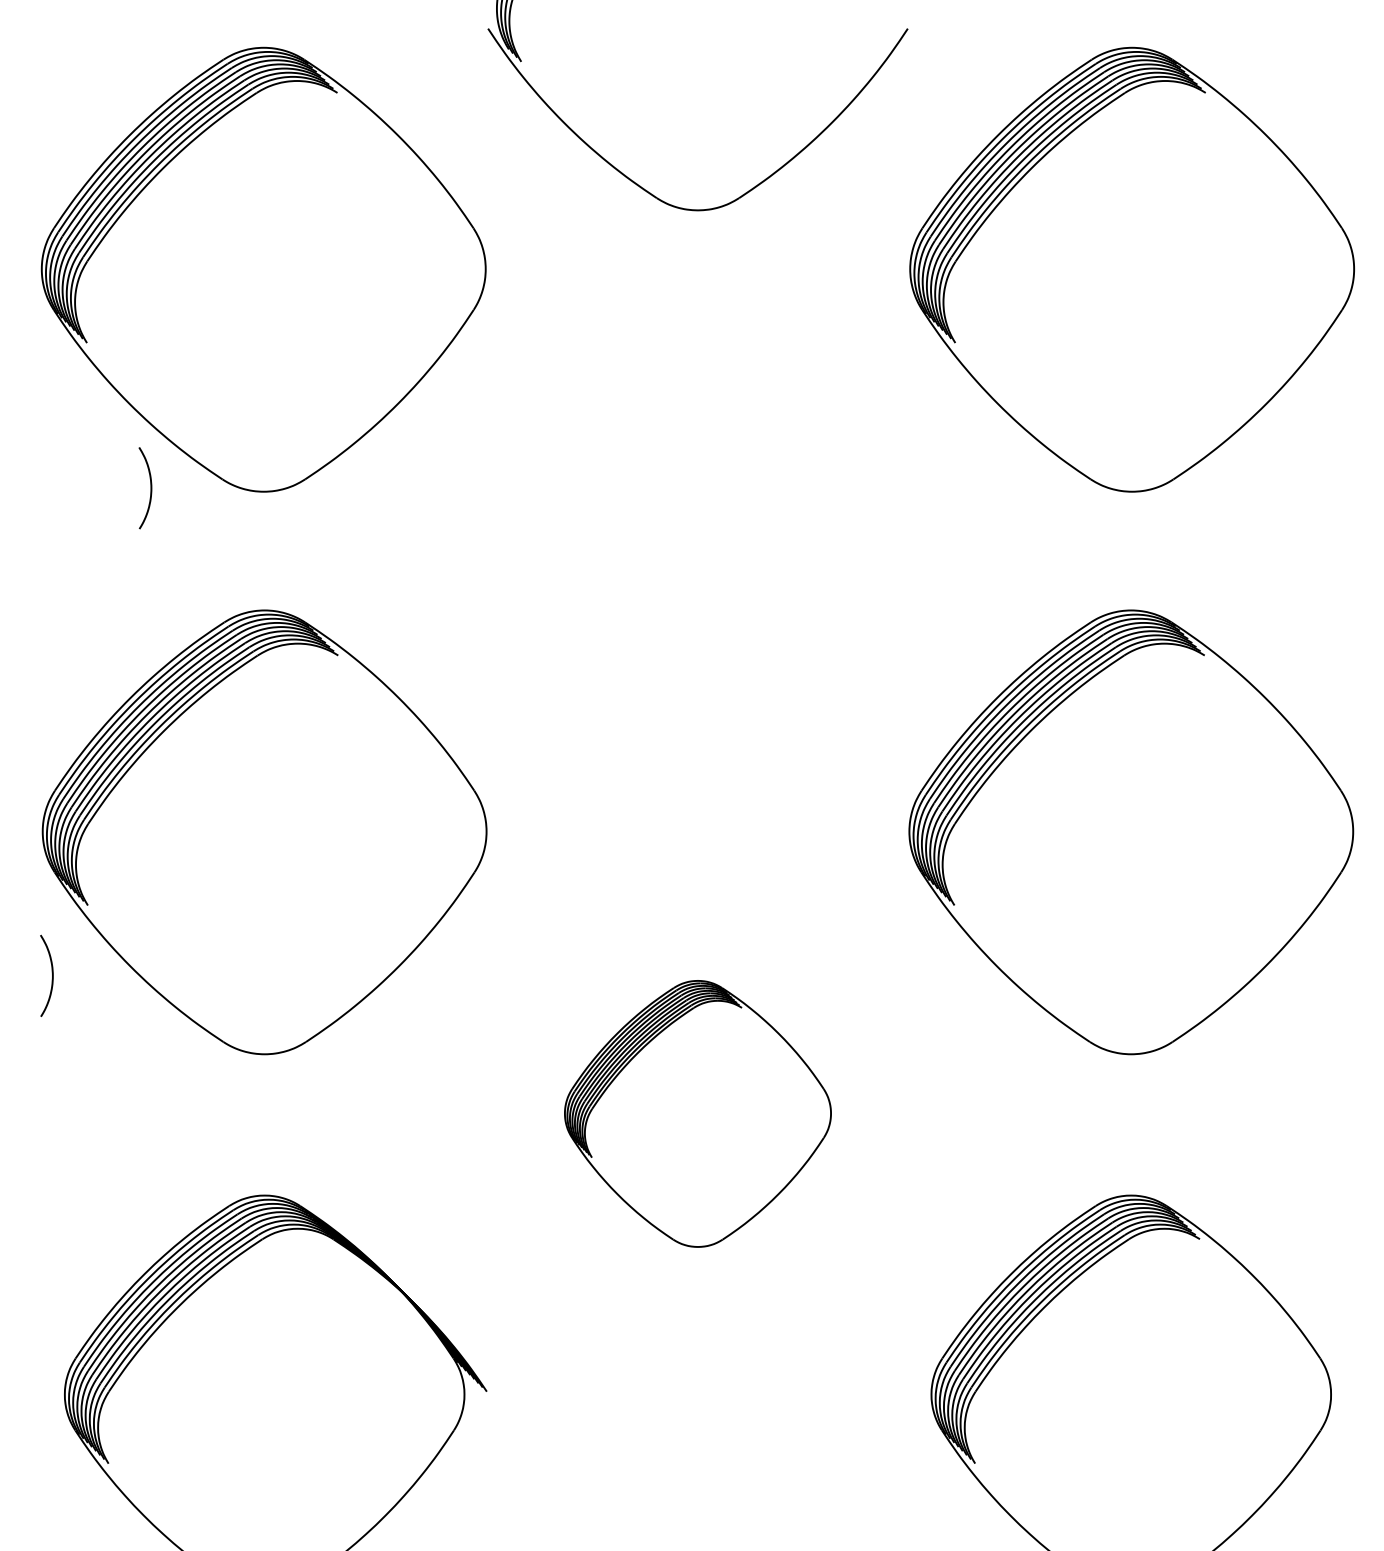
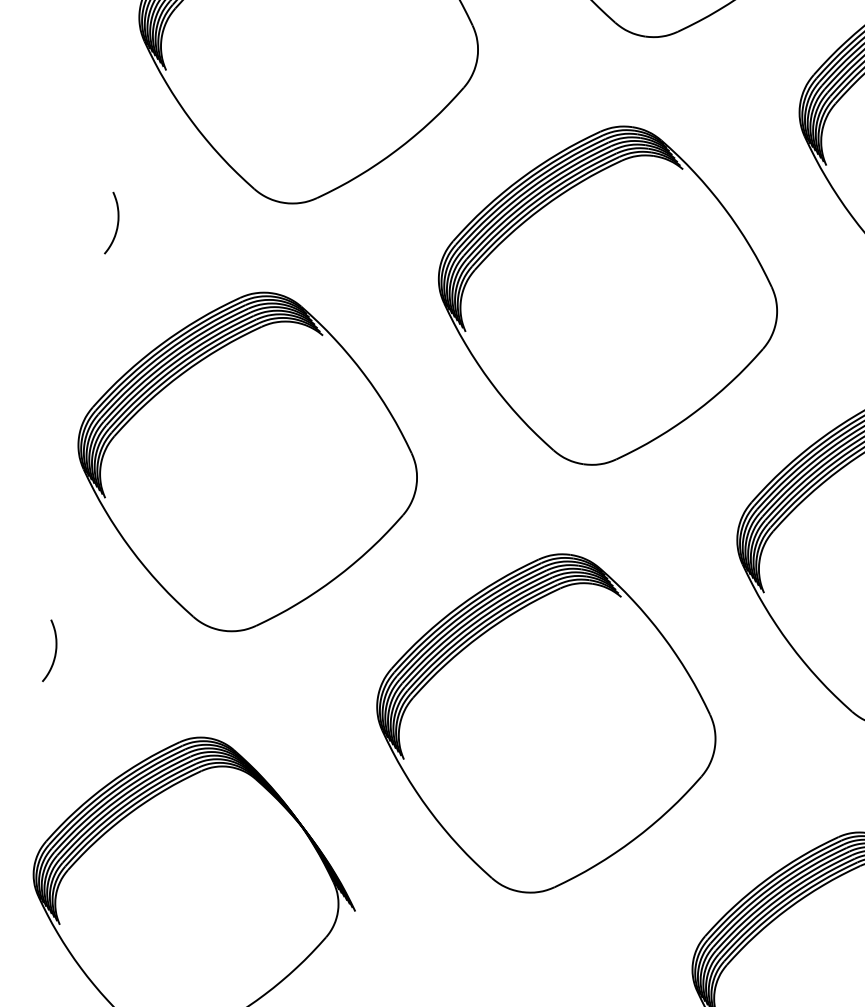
curve: (150, 488) -> (117, 224), moved
part: (697, 550) -> (607, 295), added
curve: (51, 972) -> (55, 649), moved
part: (697, 1113) -> (545, 723), size x1.67

